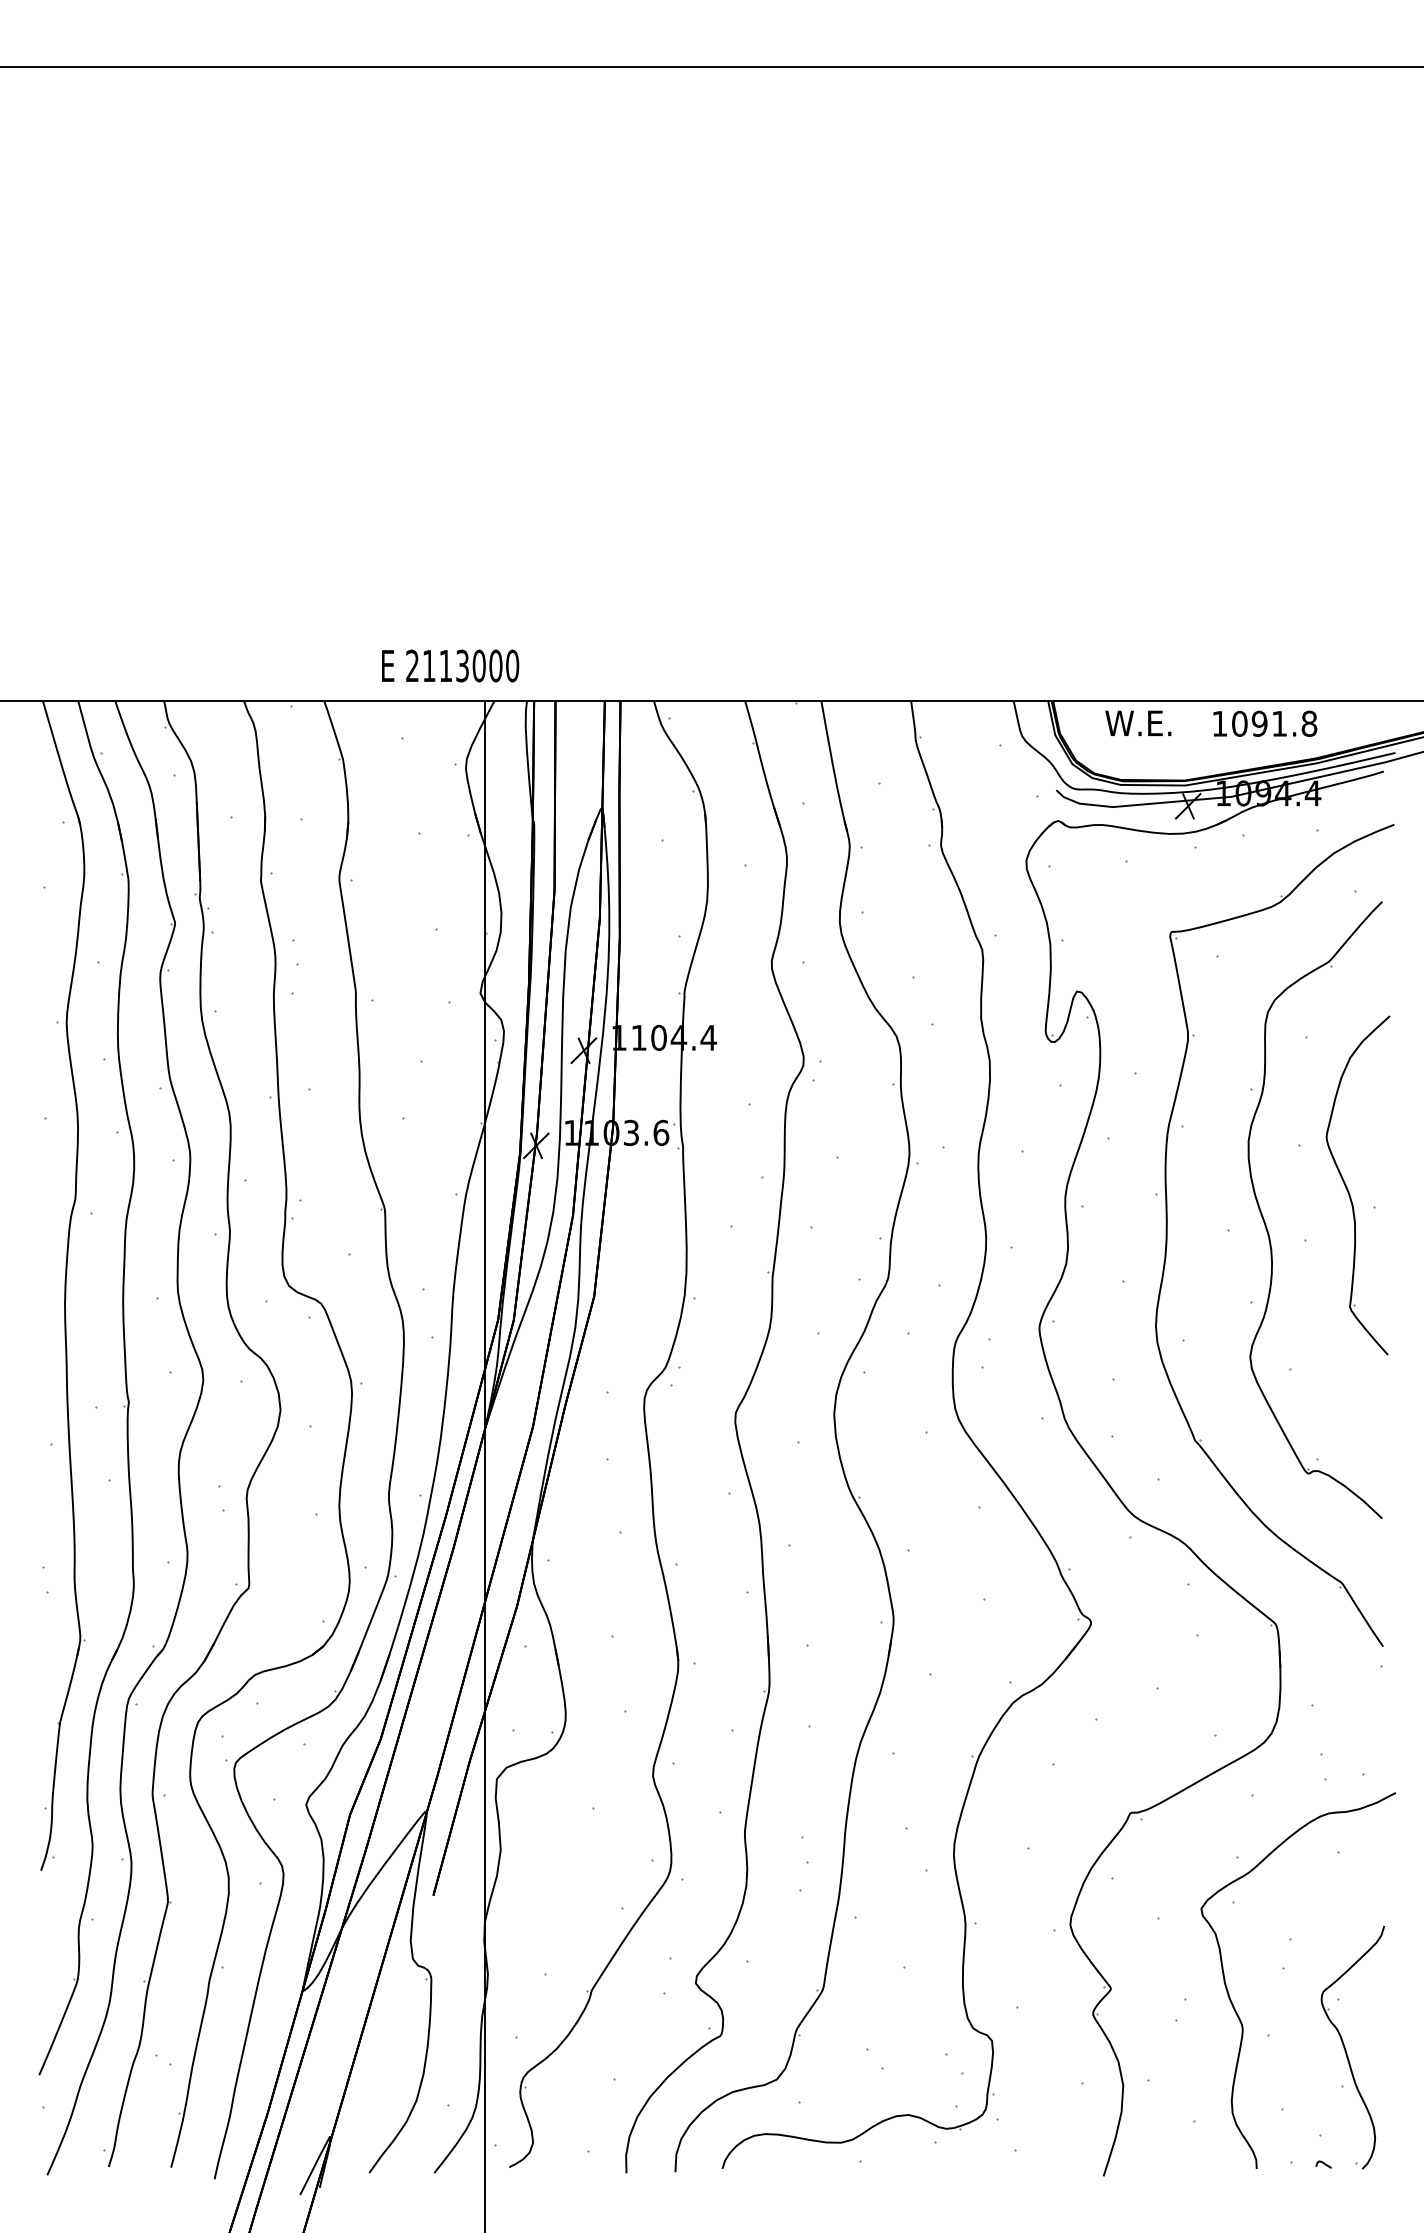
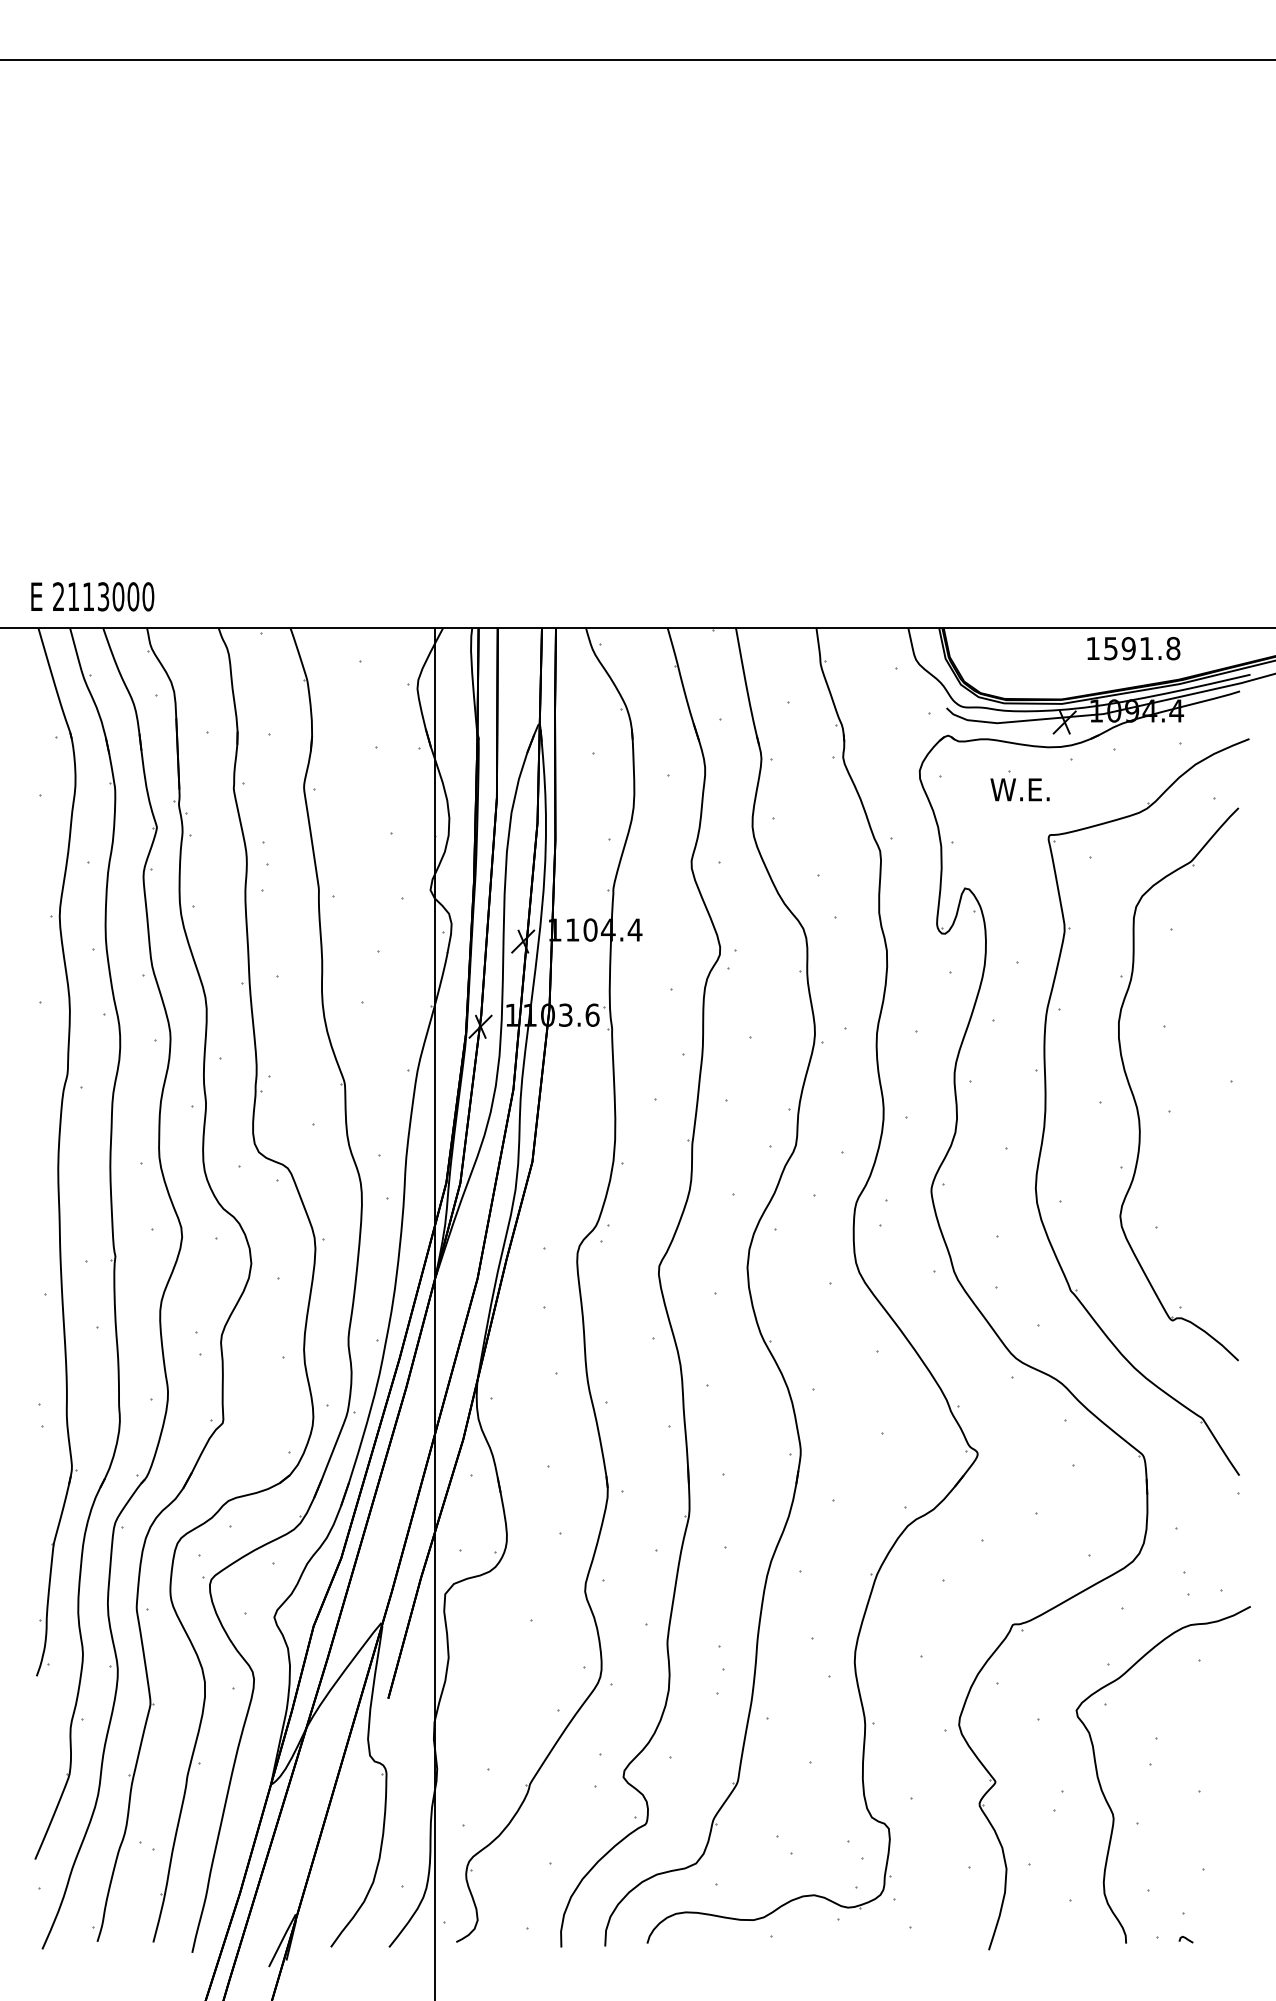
text: (450, 665) -> (92, 596), moved
text: (1138, 722) -> (1020, 789), moved
text: (1239, 723) -> (1110, 648), 1091.8 -> 1591.8
part: (1348, 1189) -> (1208, 1065), removed
part: (1346, 2049) -> (1206, 1836), removed

